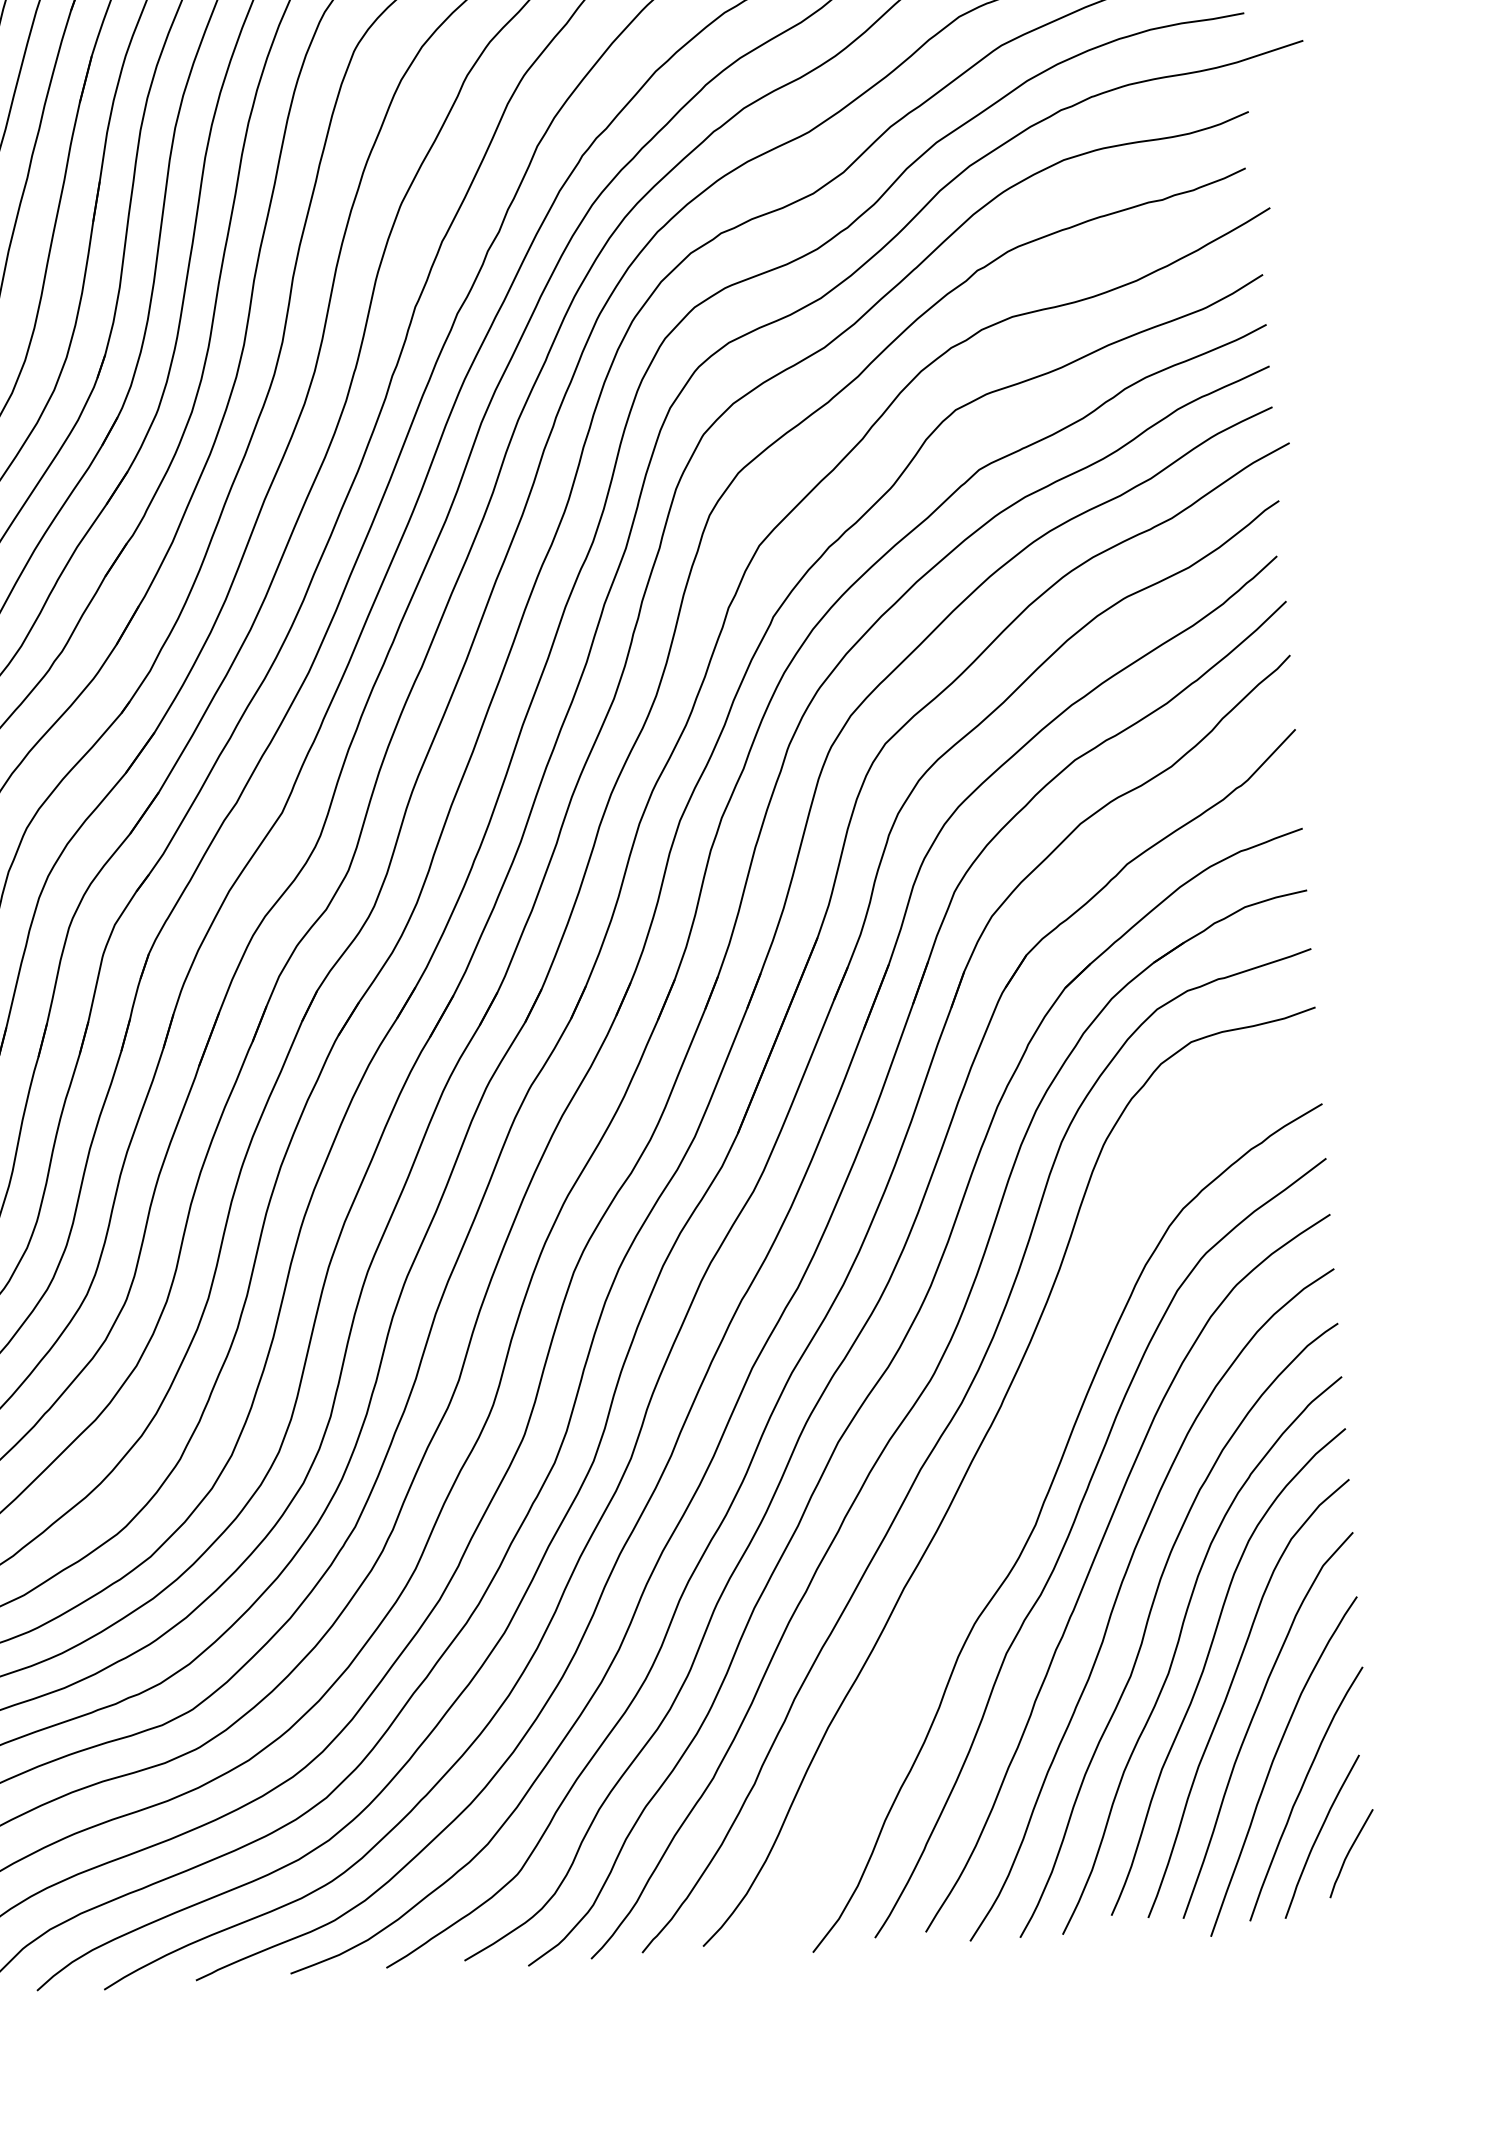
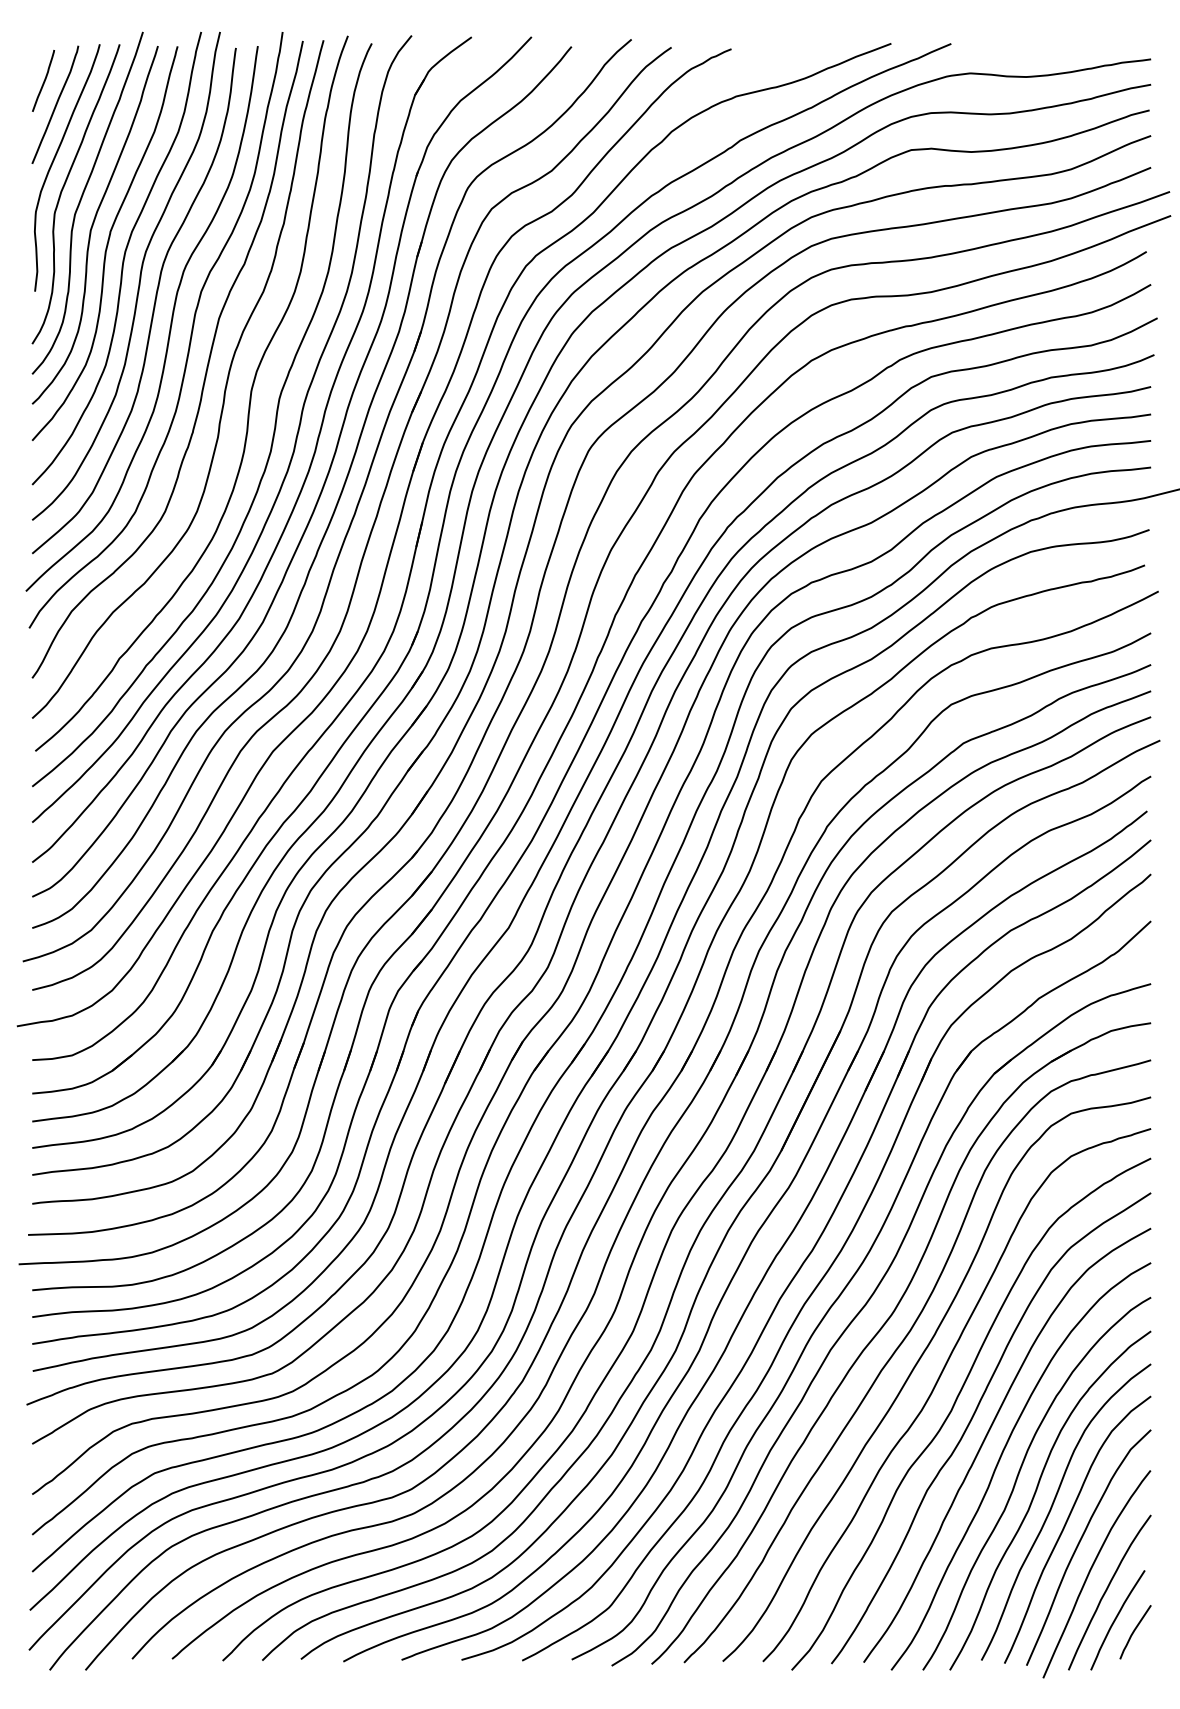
curve: (1009, 1486) -> (936, 1385), added

